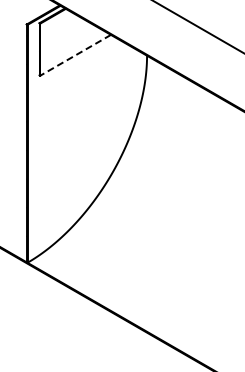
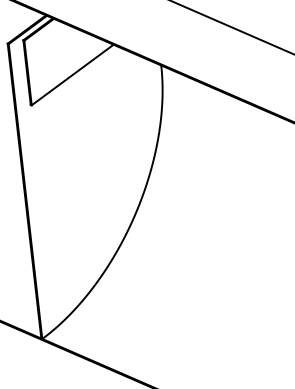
line: (75, 55) -> (72, 75), dashed -> solid

